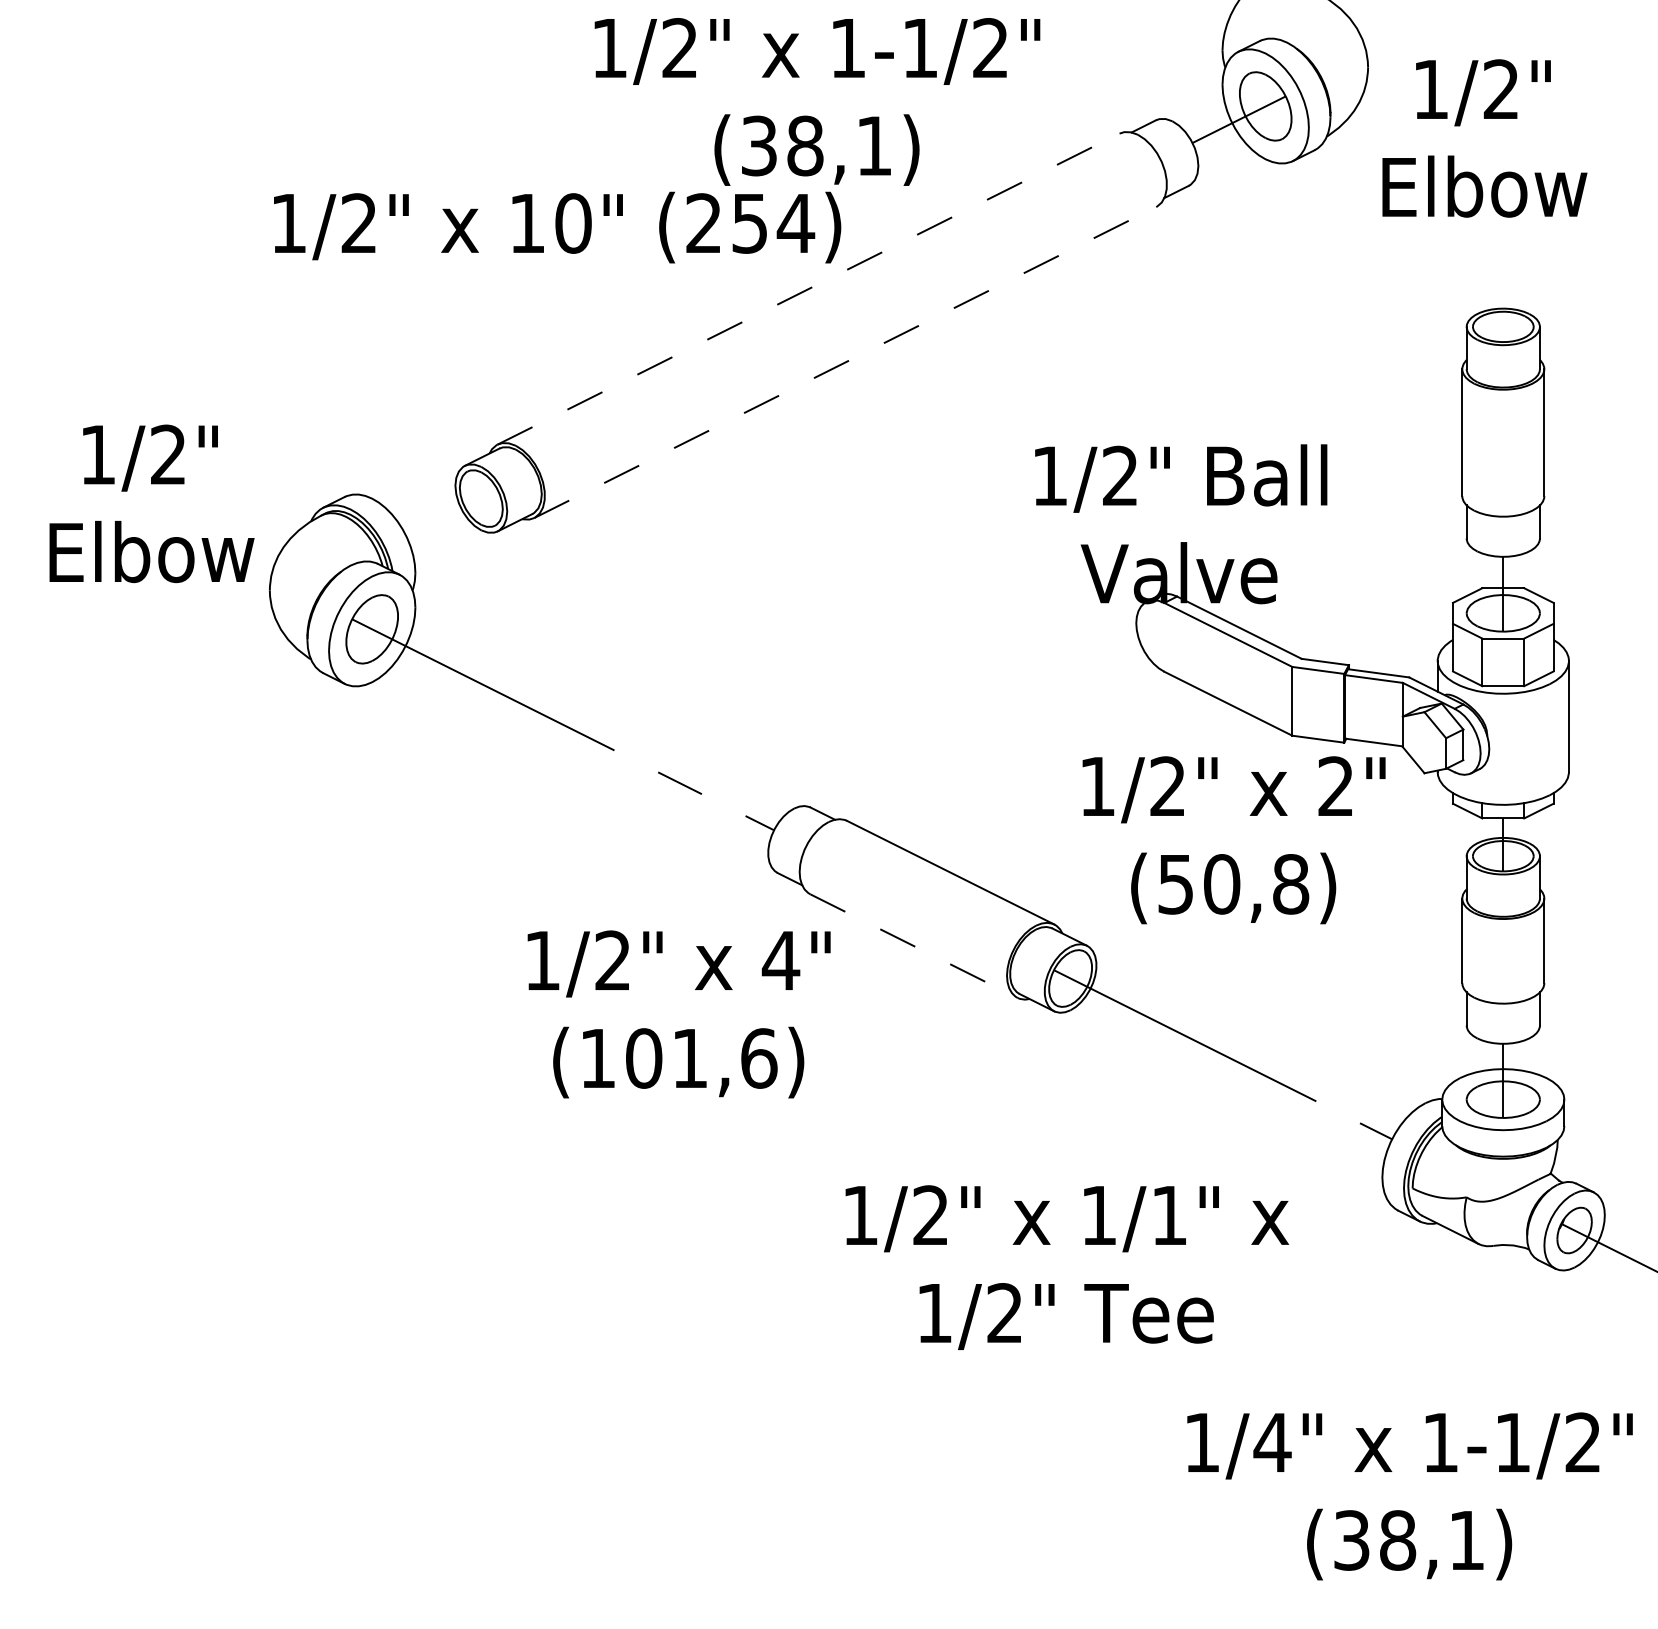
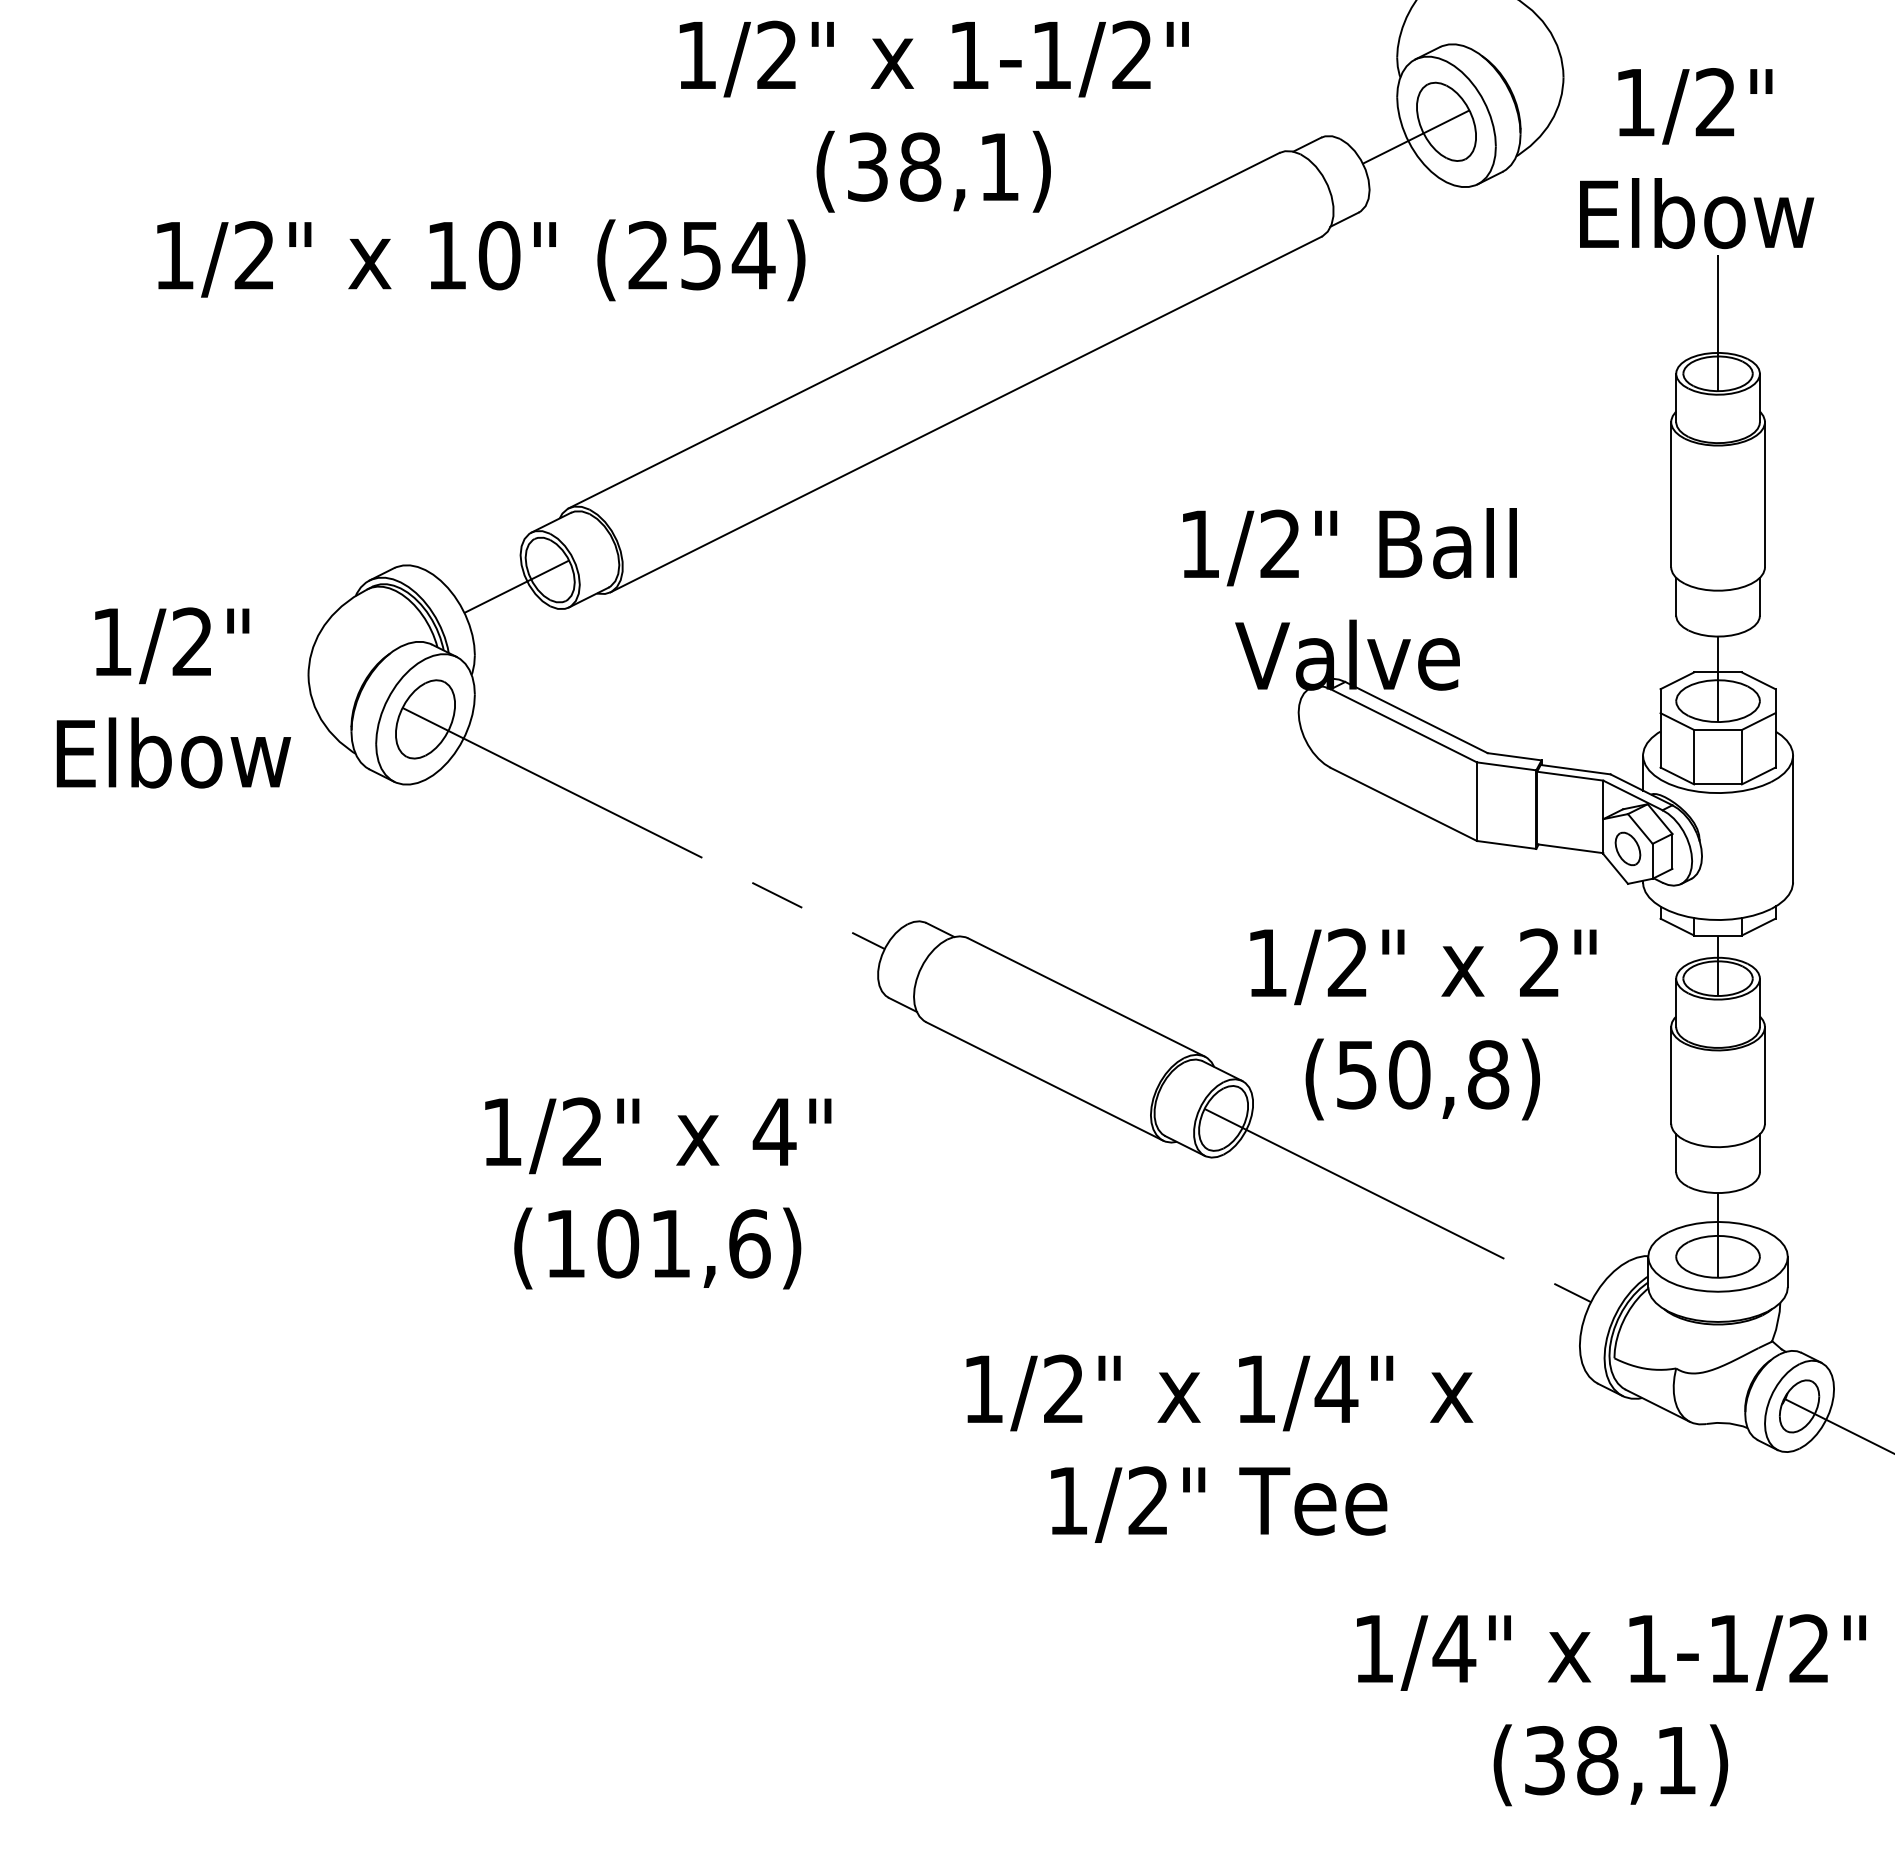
text: (557, 227) -> (481, 260), moved
line: (1503, 282) -> (1718, 323), added
line: (808, 289) -> (924, 330), dashed -> solid
line: (845, 362) -> (966, 414), dashed -> solid
text: (151, 503) -> (173, 697), moved
line: (451, 513) -> (516, 586), added
part: (1424, 742) -> (1627, 848), added
text: (1234, 840) -> (1423, 1024), moved
line: (914, 946) -> (1045, 1081), dashed -> solid
text: (679, 1014) -> (658, 1193), moved
text: (1169, 1214) -> (1336, 1388), 1/1" -> 1/4"

